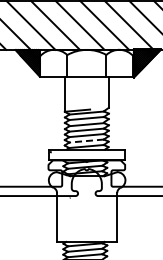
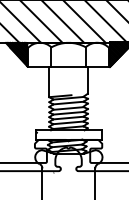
line: (86, 141) -> (68, 123), dashed -> solid

